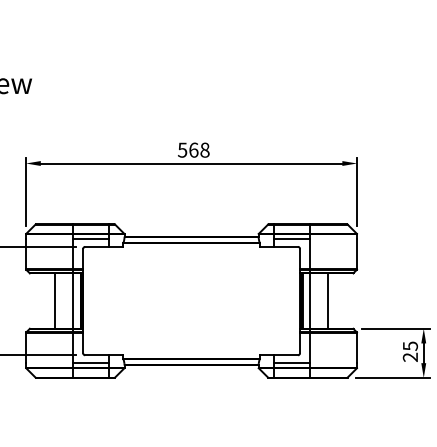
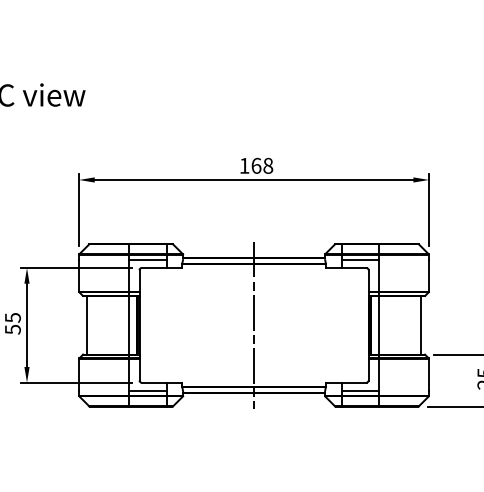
text: (182, 149) -> (244, 165), 568 -> 168
line: (54, 301) -> (87, 325), moved
line: (191, 301) -> (254, 325), added
line: (328, 301) -> (420, 325), moved

